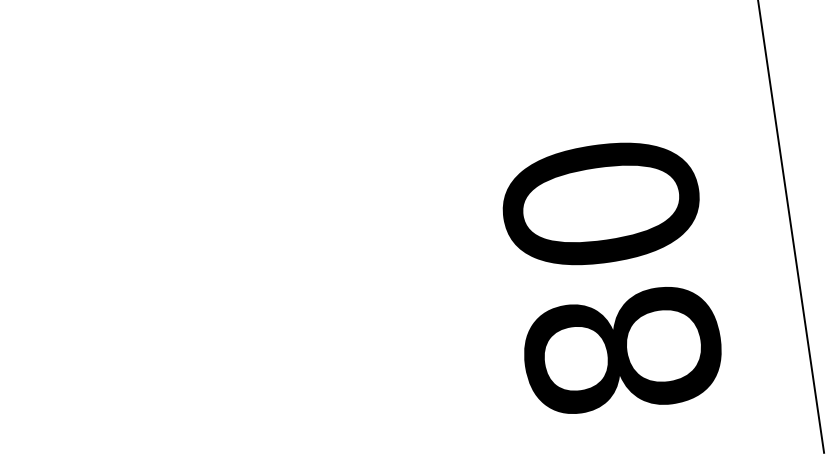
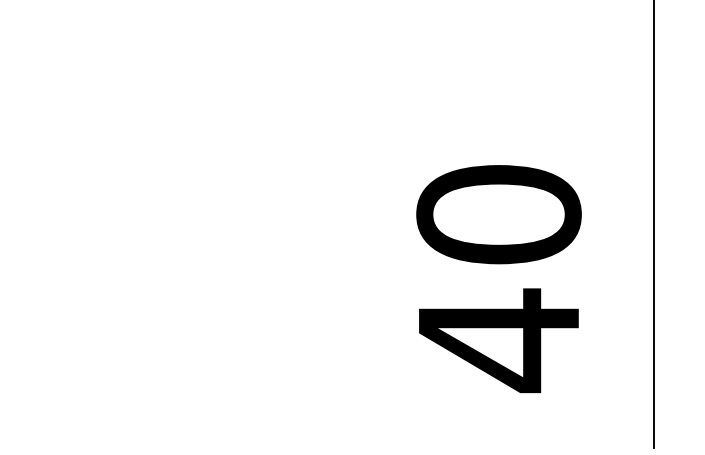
text: (622, 352) -> (498, 340), 80 -> 40

